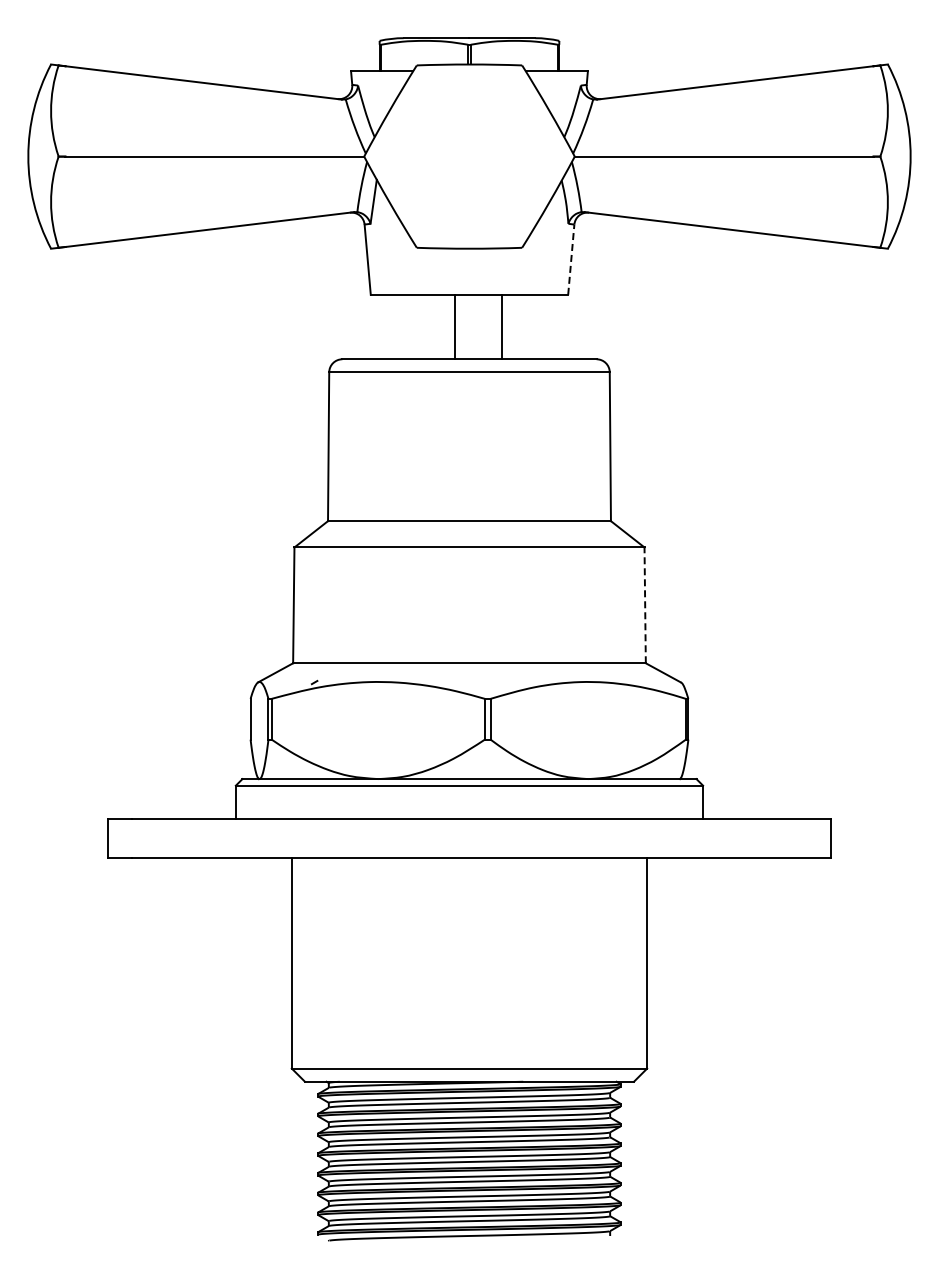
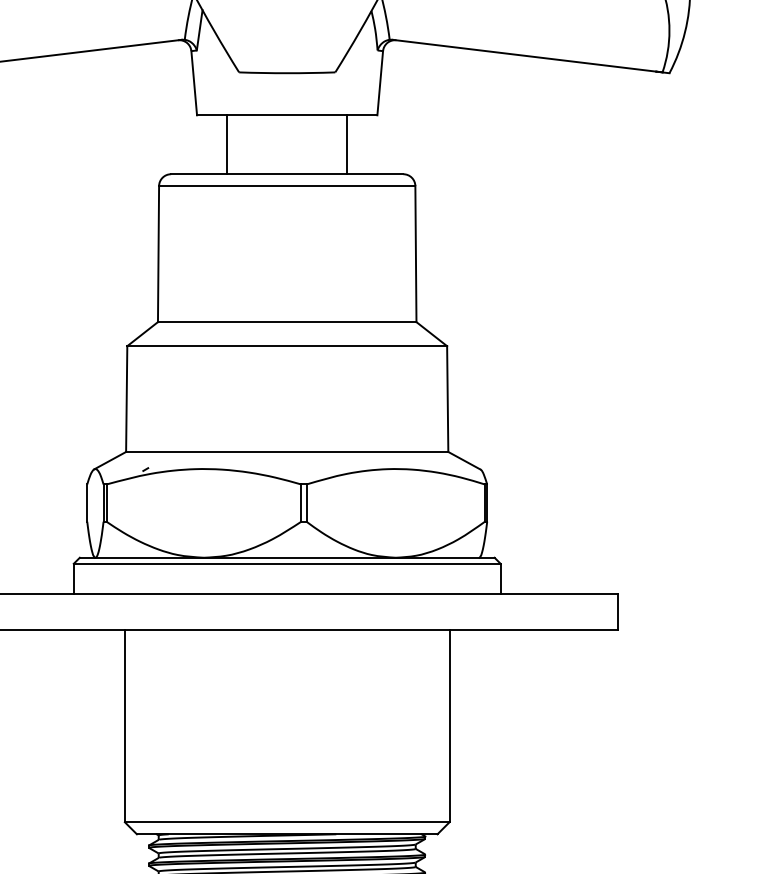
line: (571, 259) -> (380, 83), dashed -> solid
line: (454, 326) -> (226, 144), moved
line: (502, 326) -> (347, 144), moved
line: (645, 605) -> (448, 399), dashed -> solid

